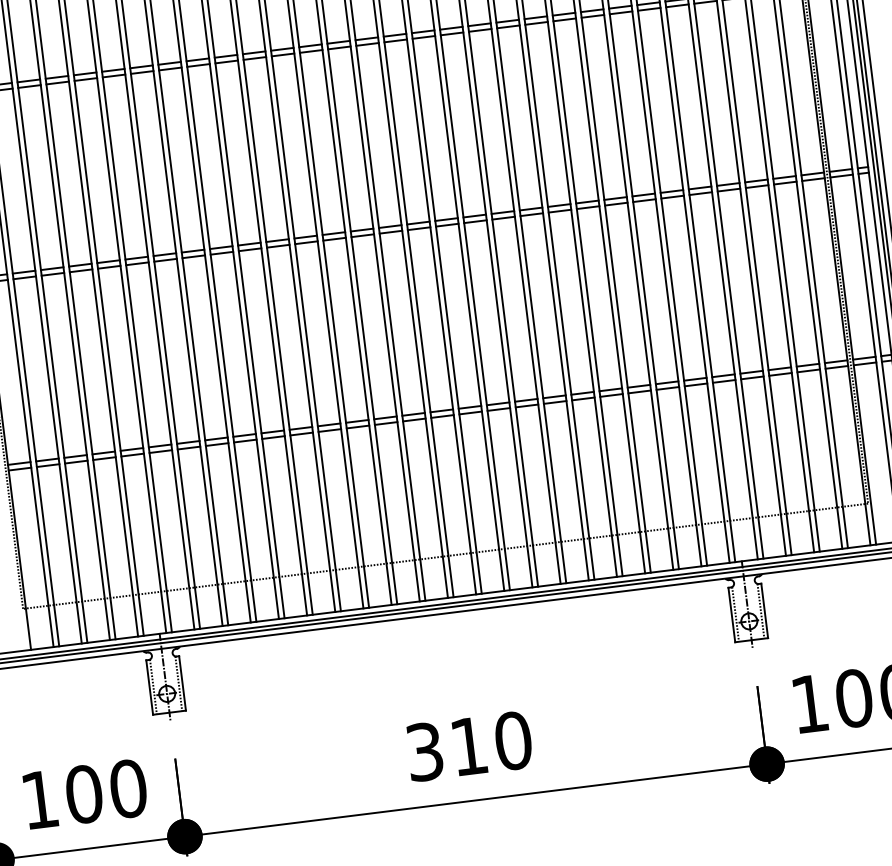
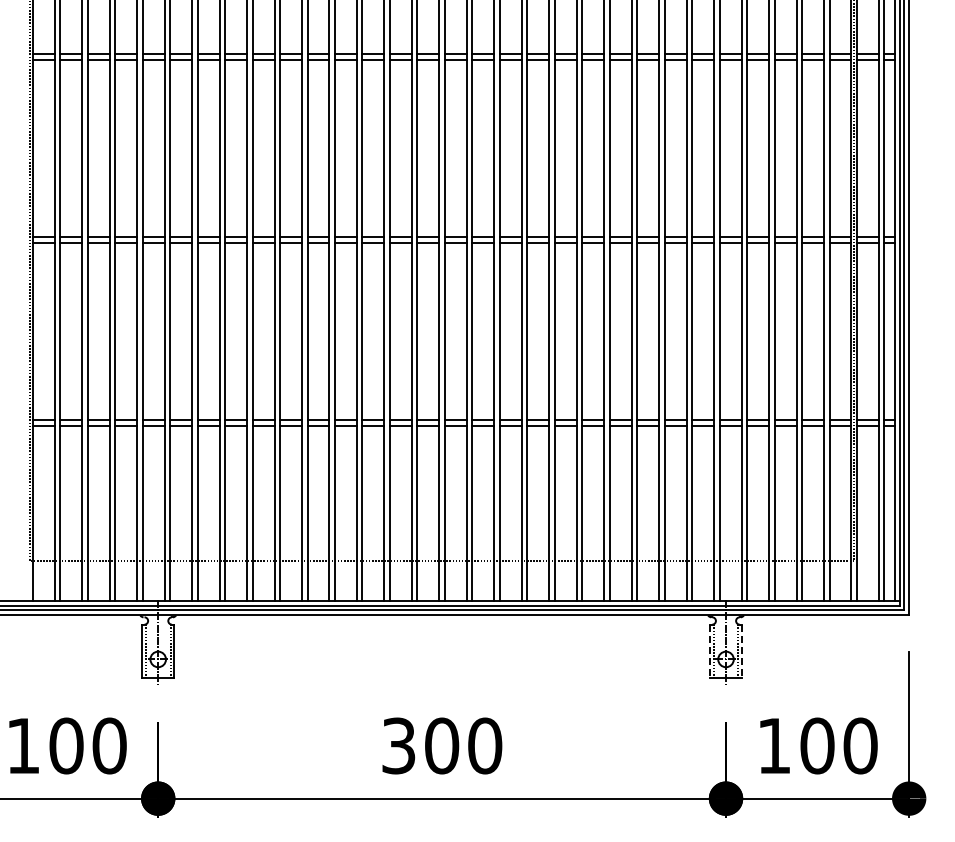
line: (765, 611) -> (742, 651), solid -> dashed
line: (731, 615) -> (709, 651), solid -> dashed
text: (469, 745) -> (442, 745), 310 -> 300

